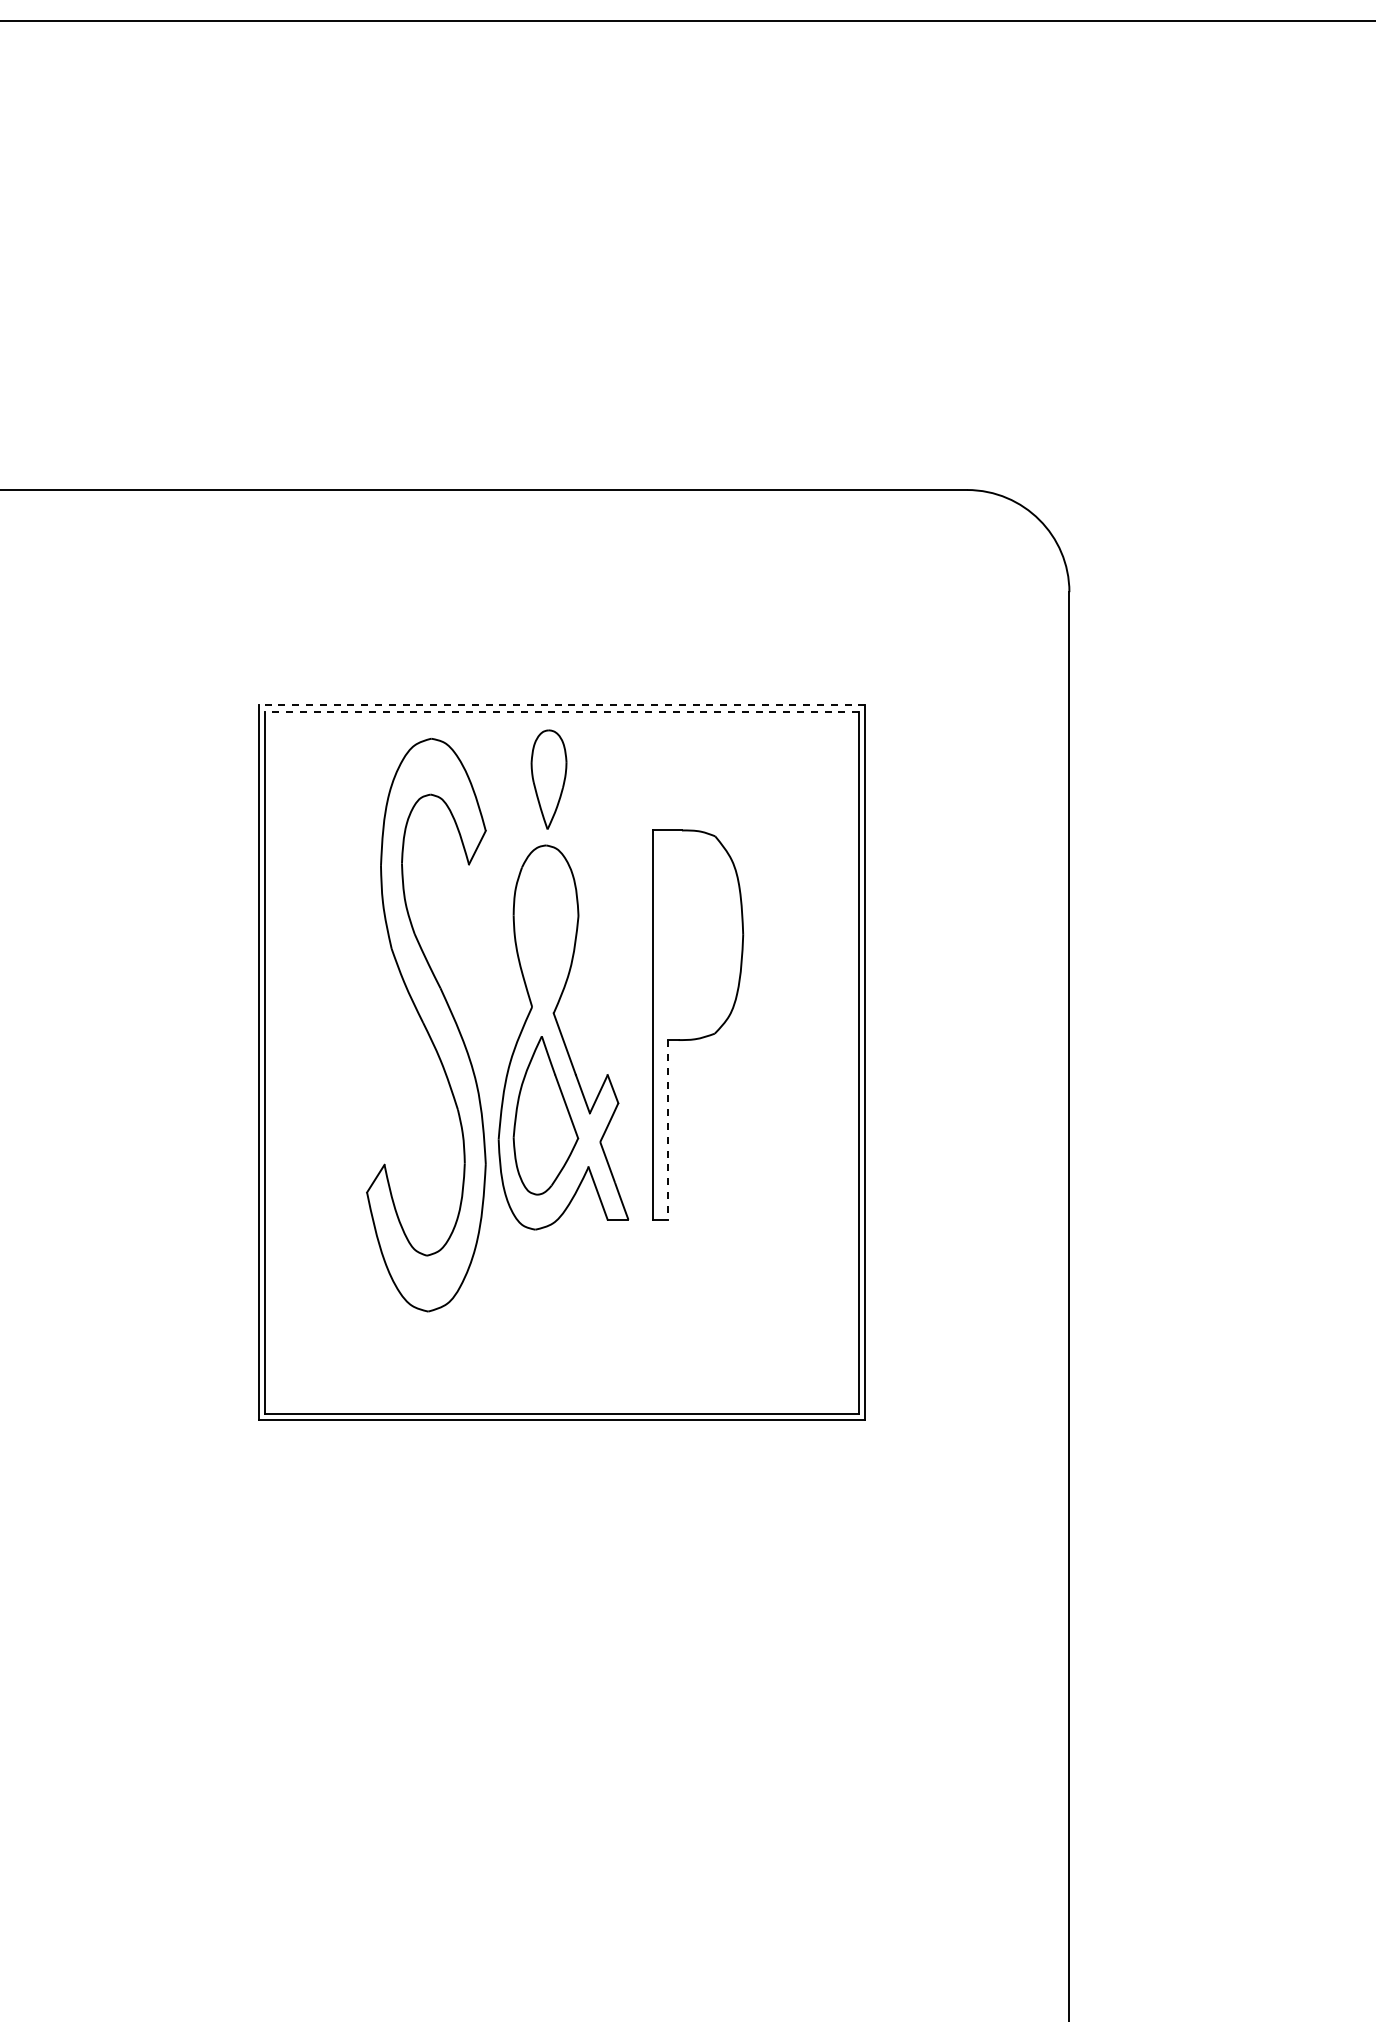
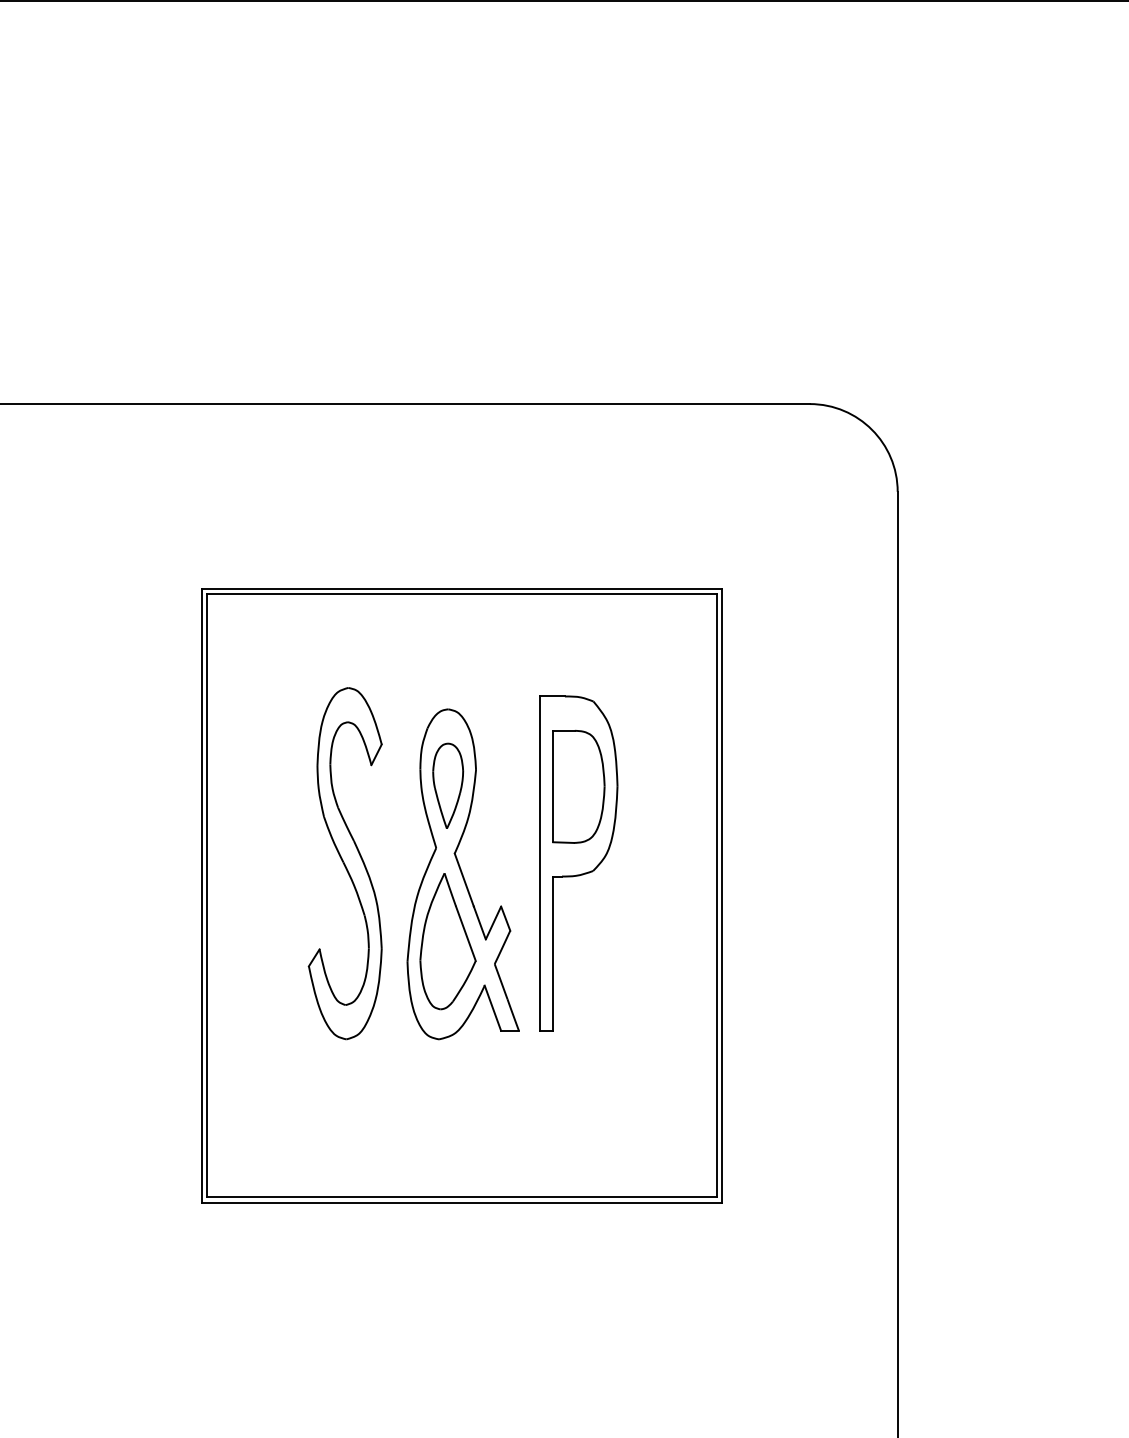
line: (561, 705) -> (461, 589), dashed -> solid
line: (562, 711) -> (462, 594), dashed -> solid
part: (548, 779) -> (447, 785), moved
part: (698, 935) -> (579, 786), added
part: (425, 1024) -> (344, 863), size x0.71
line: (668, 1129) -> (553, 953), dashed -> solid

